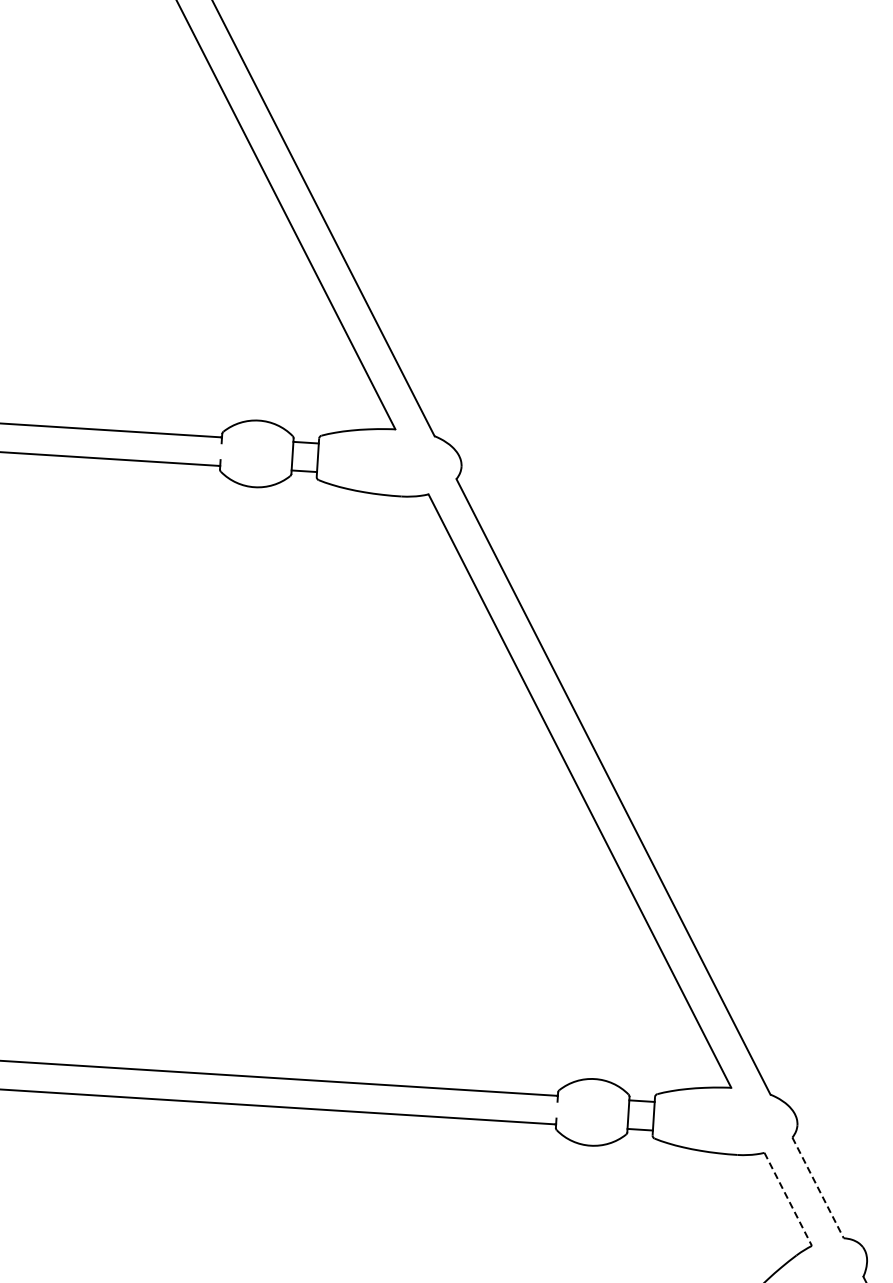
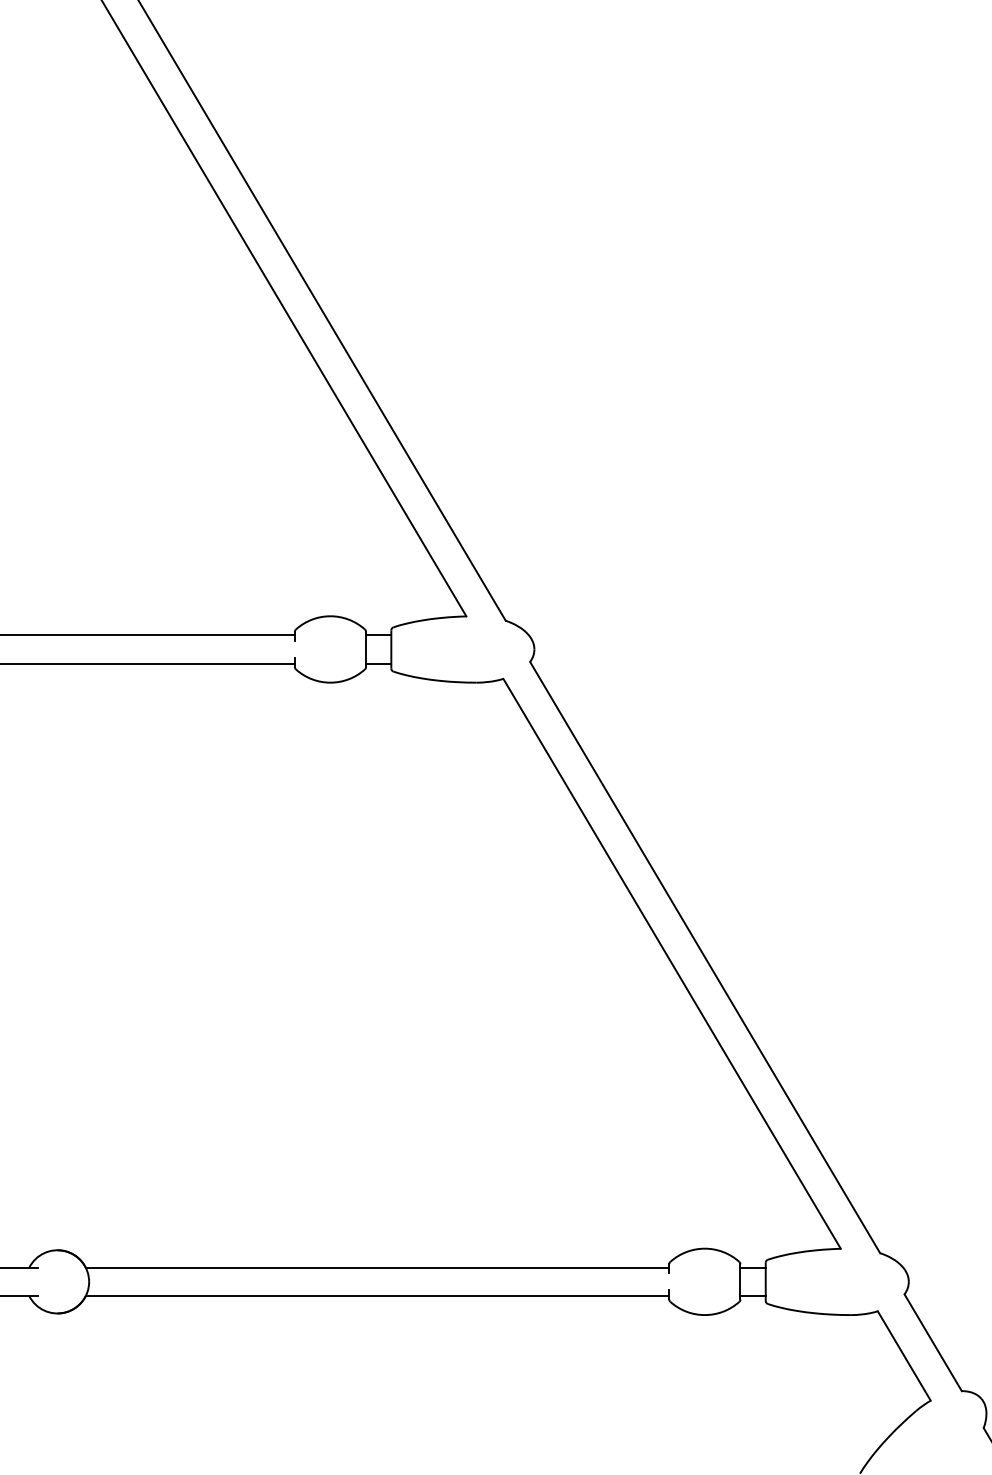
line: (818, 1188) -> (933, 1343), dashed -> solid
line: (788, 1199) -> (904, 1356), dashed -> solid

